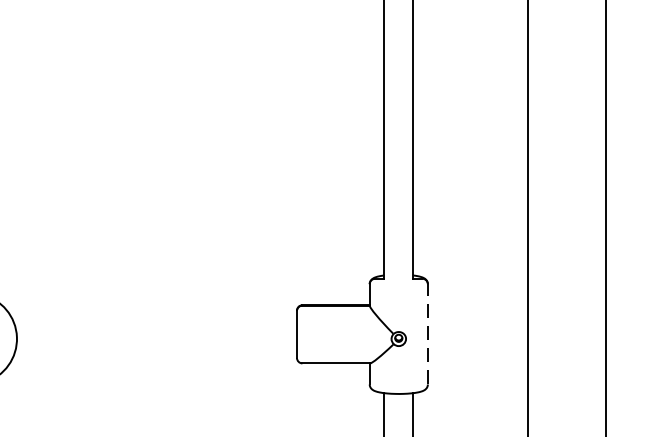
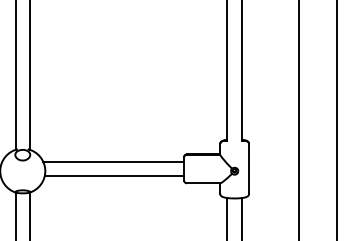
line: (154, 319) -> (113, 161), added
line: (428, 333) -> (249, 168), dashed -> solid
line: (156, 349) -> (114, 176), added

